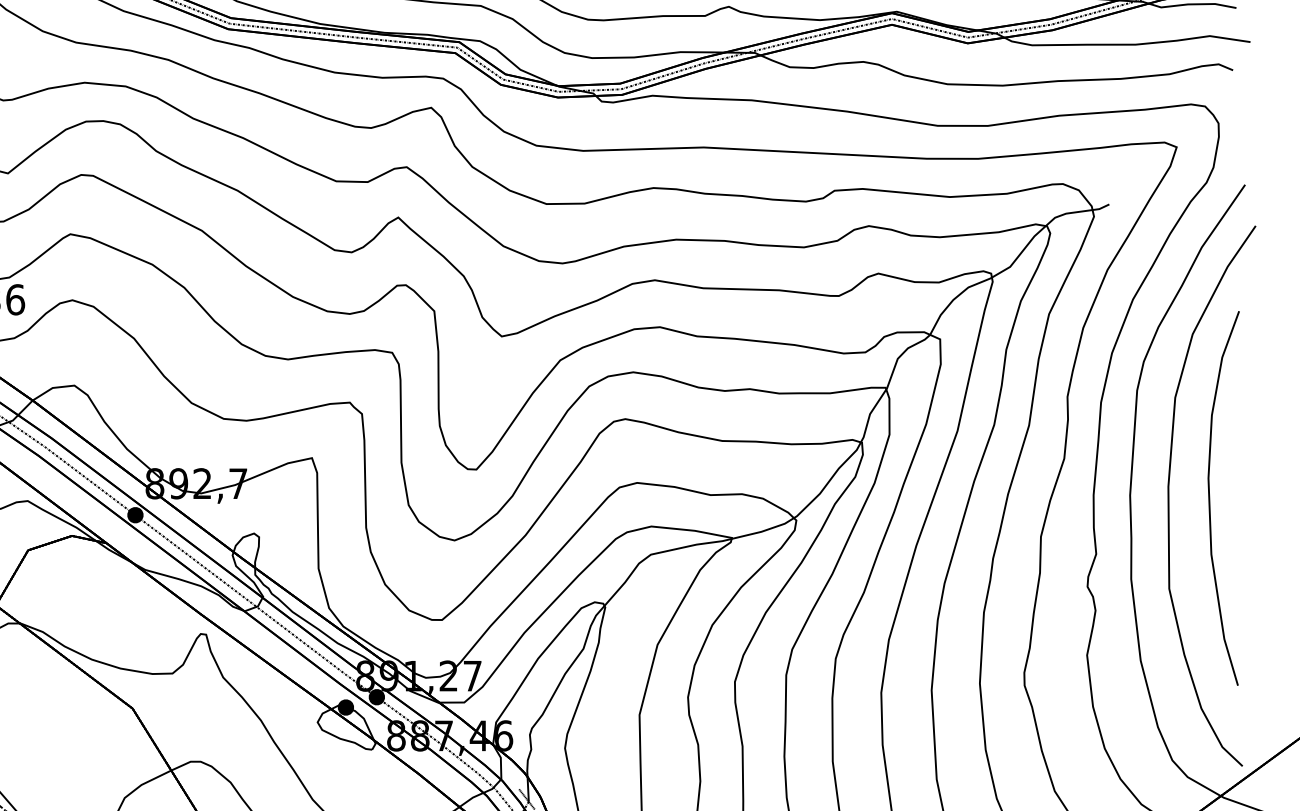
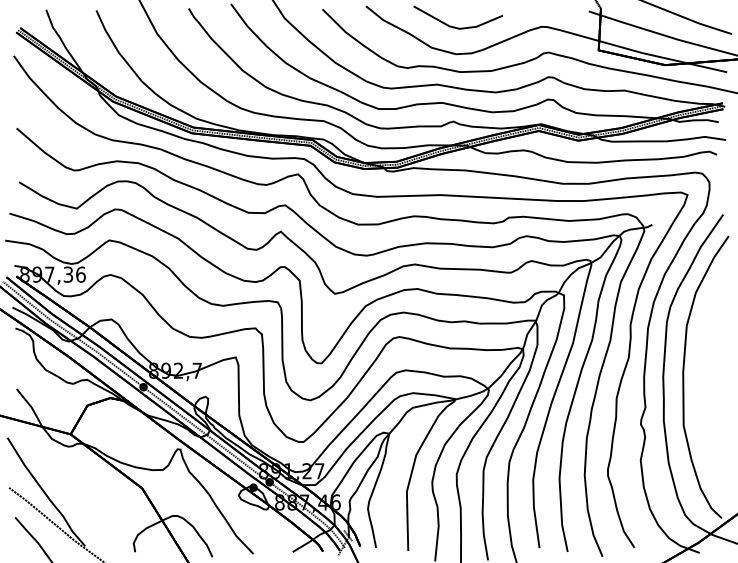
curve: (1211, 498) -> (705, 378), removed

